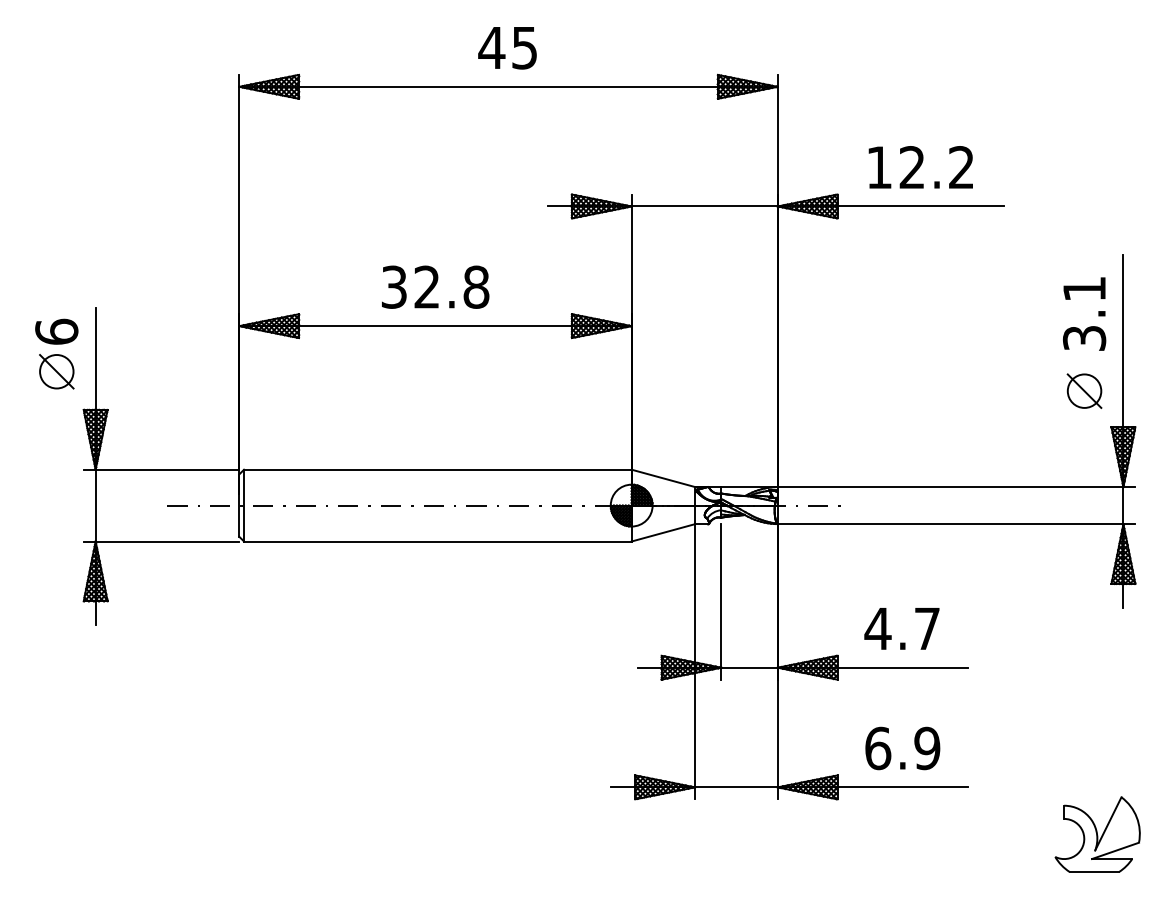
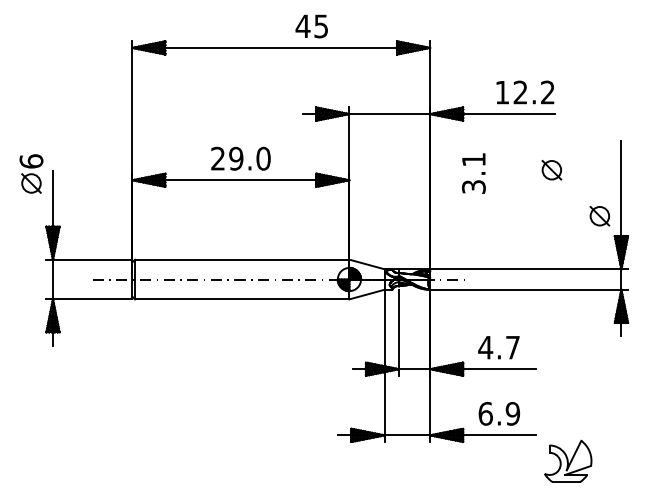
text: (507, 48) -> (311, 26), moved
text: (921, 167) -> (525, 92), moved
text: (434, 286) -> (240, 158), 32.8 -> 29.0
part: (997, 306) -> (551, 169), added
text: (1083, 313) -> (473, 173), moved
part: (56, 353) -> (31, 173), moved
part: (1098, 832) -> (568, 460), moved

